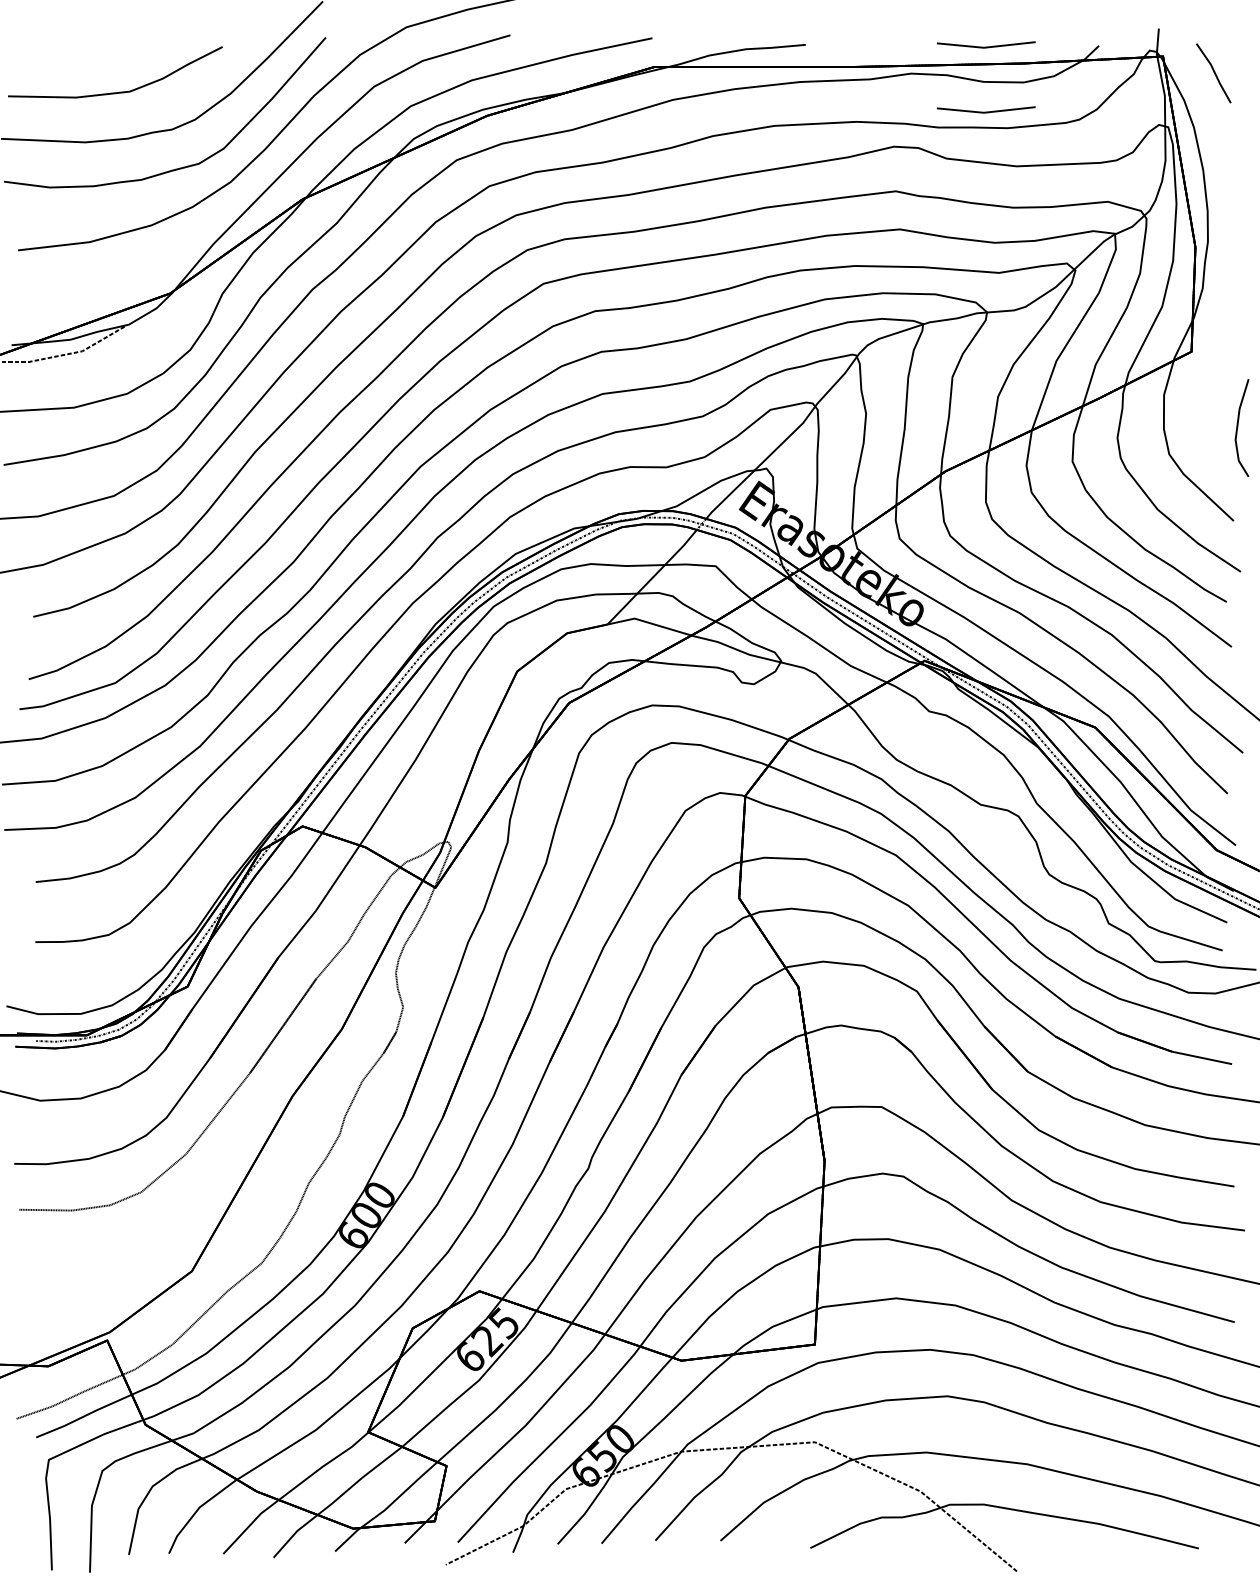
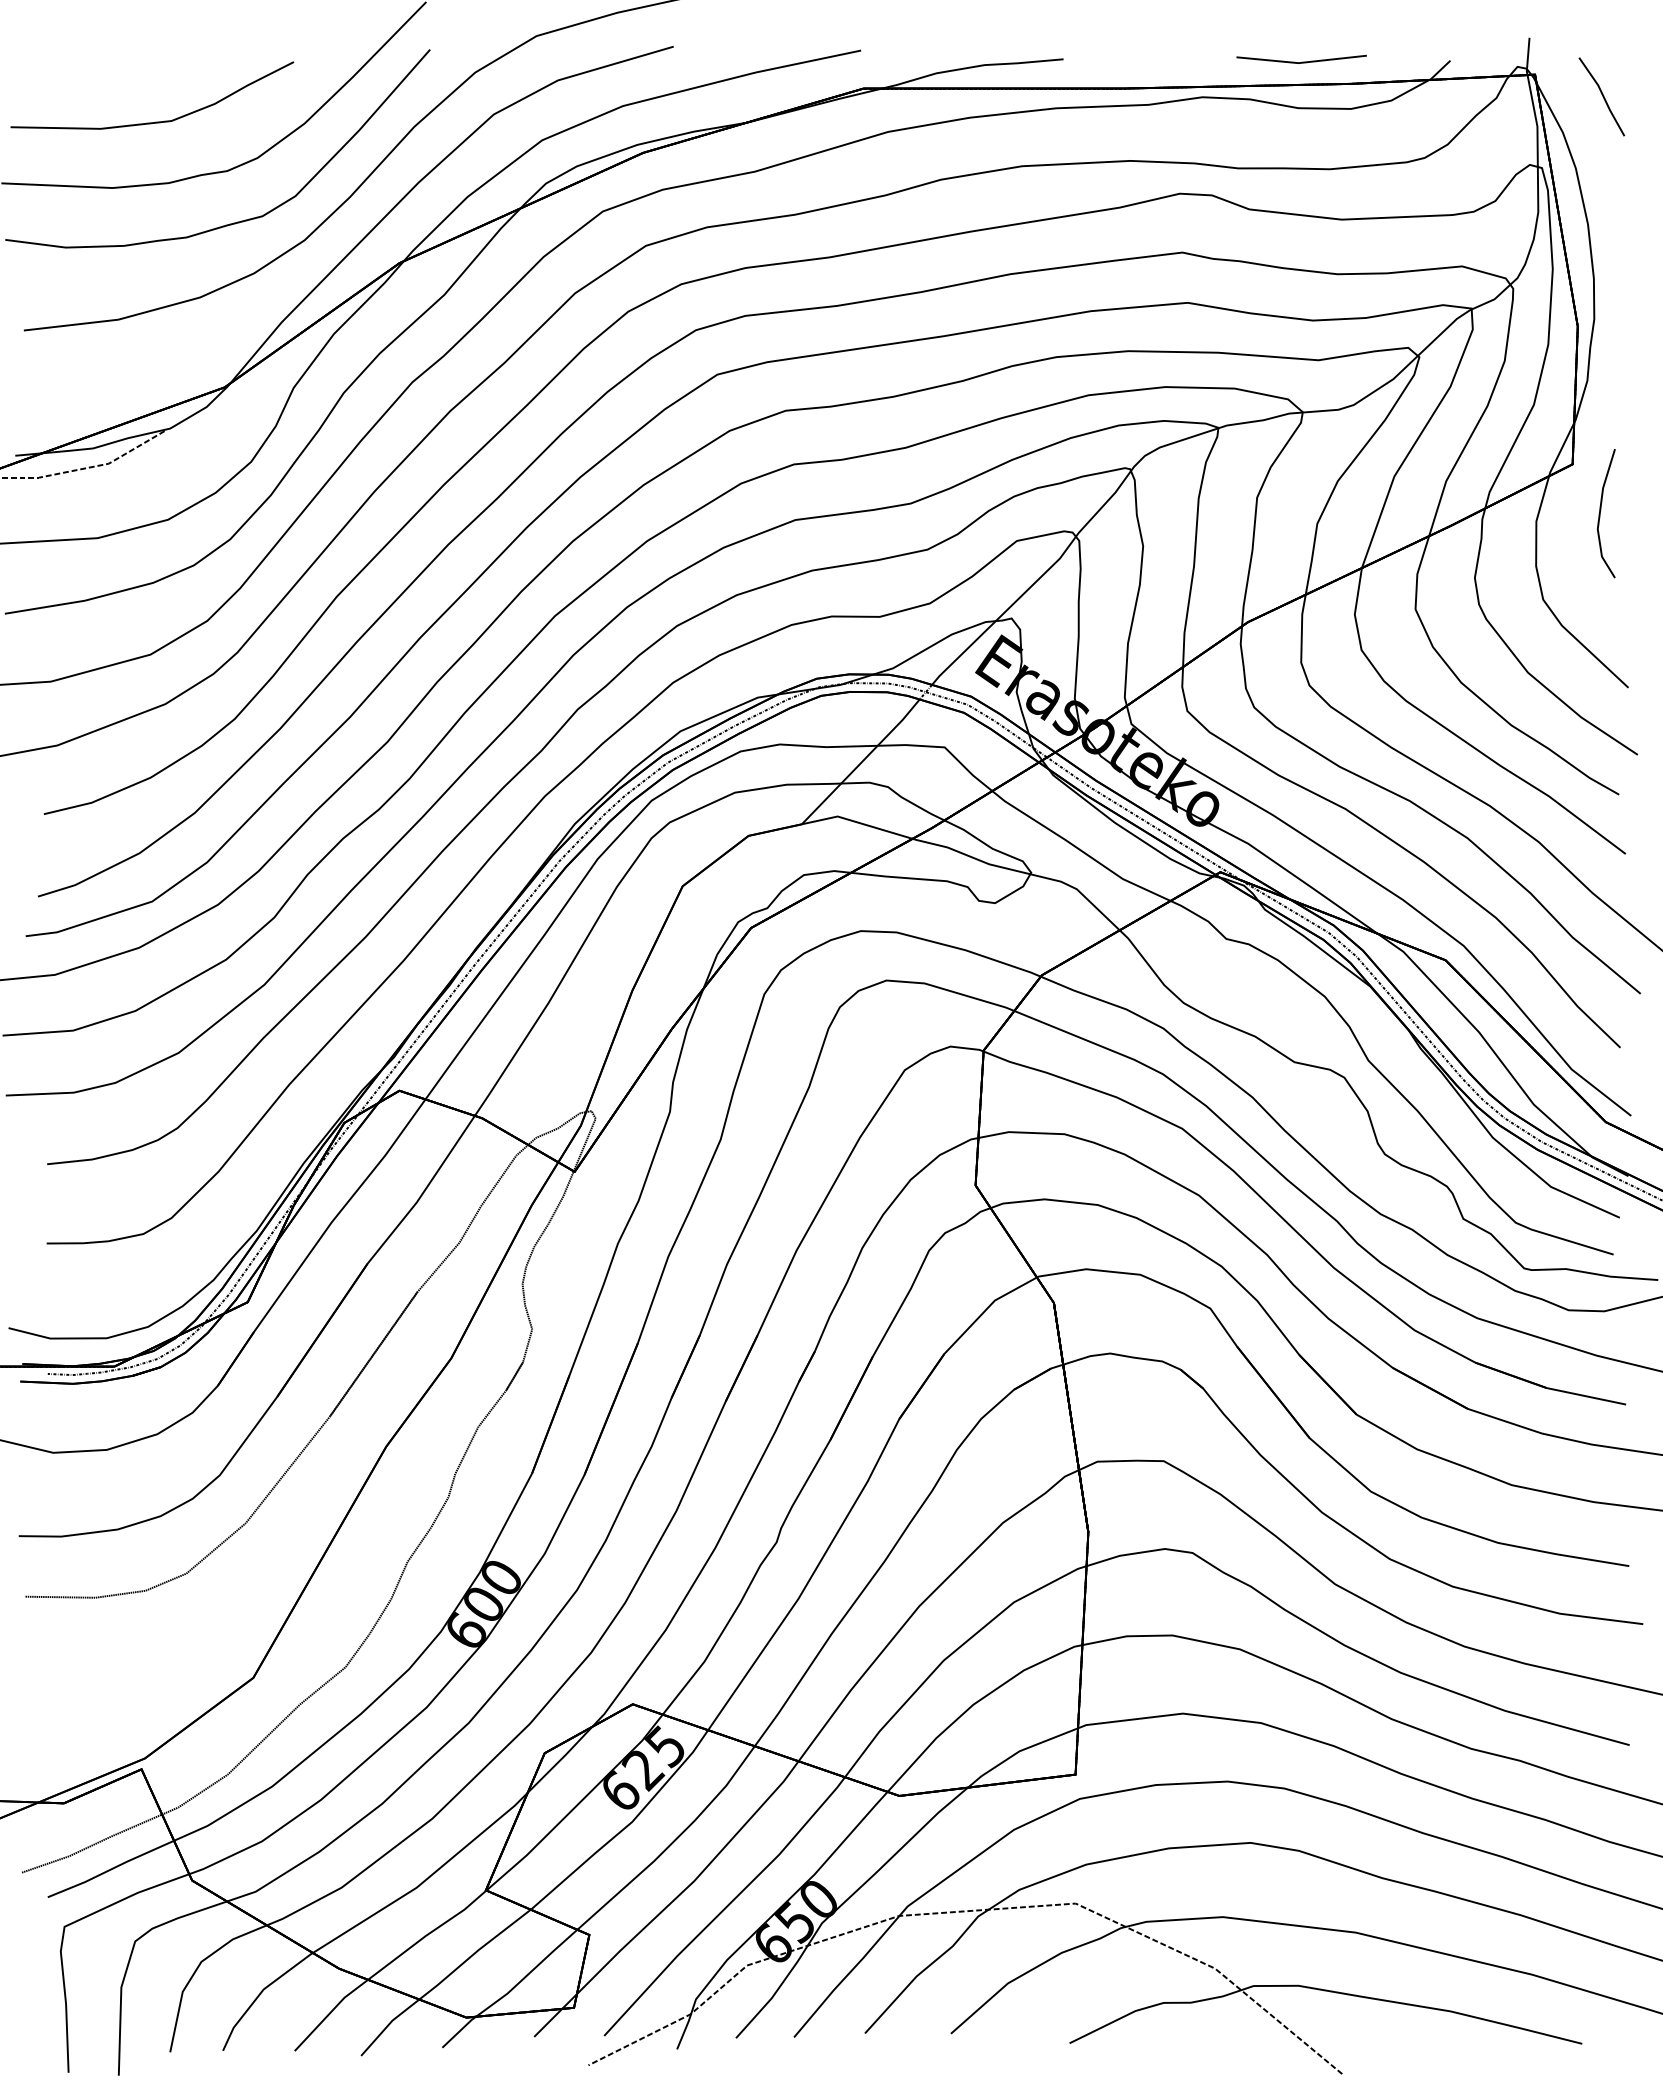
line: (985, 111) -> (1300, 147), removed
line: (1238, 427) -> (1601, 512), moved

